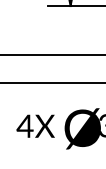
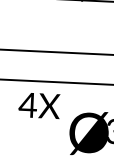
text: (35, 125) -> (39, 104), moved

